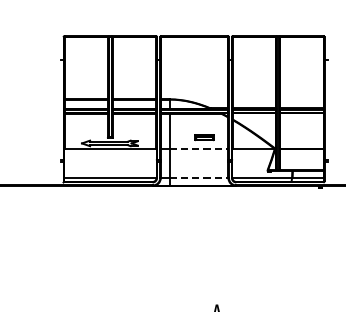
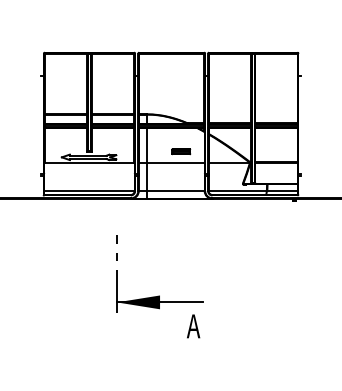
line: (199, 148) -> (176, 162), dashed -> solid
line: (199, 178) -> (176, 191), dashed -> solid
part: (182, 285) -> (159, 295), added

